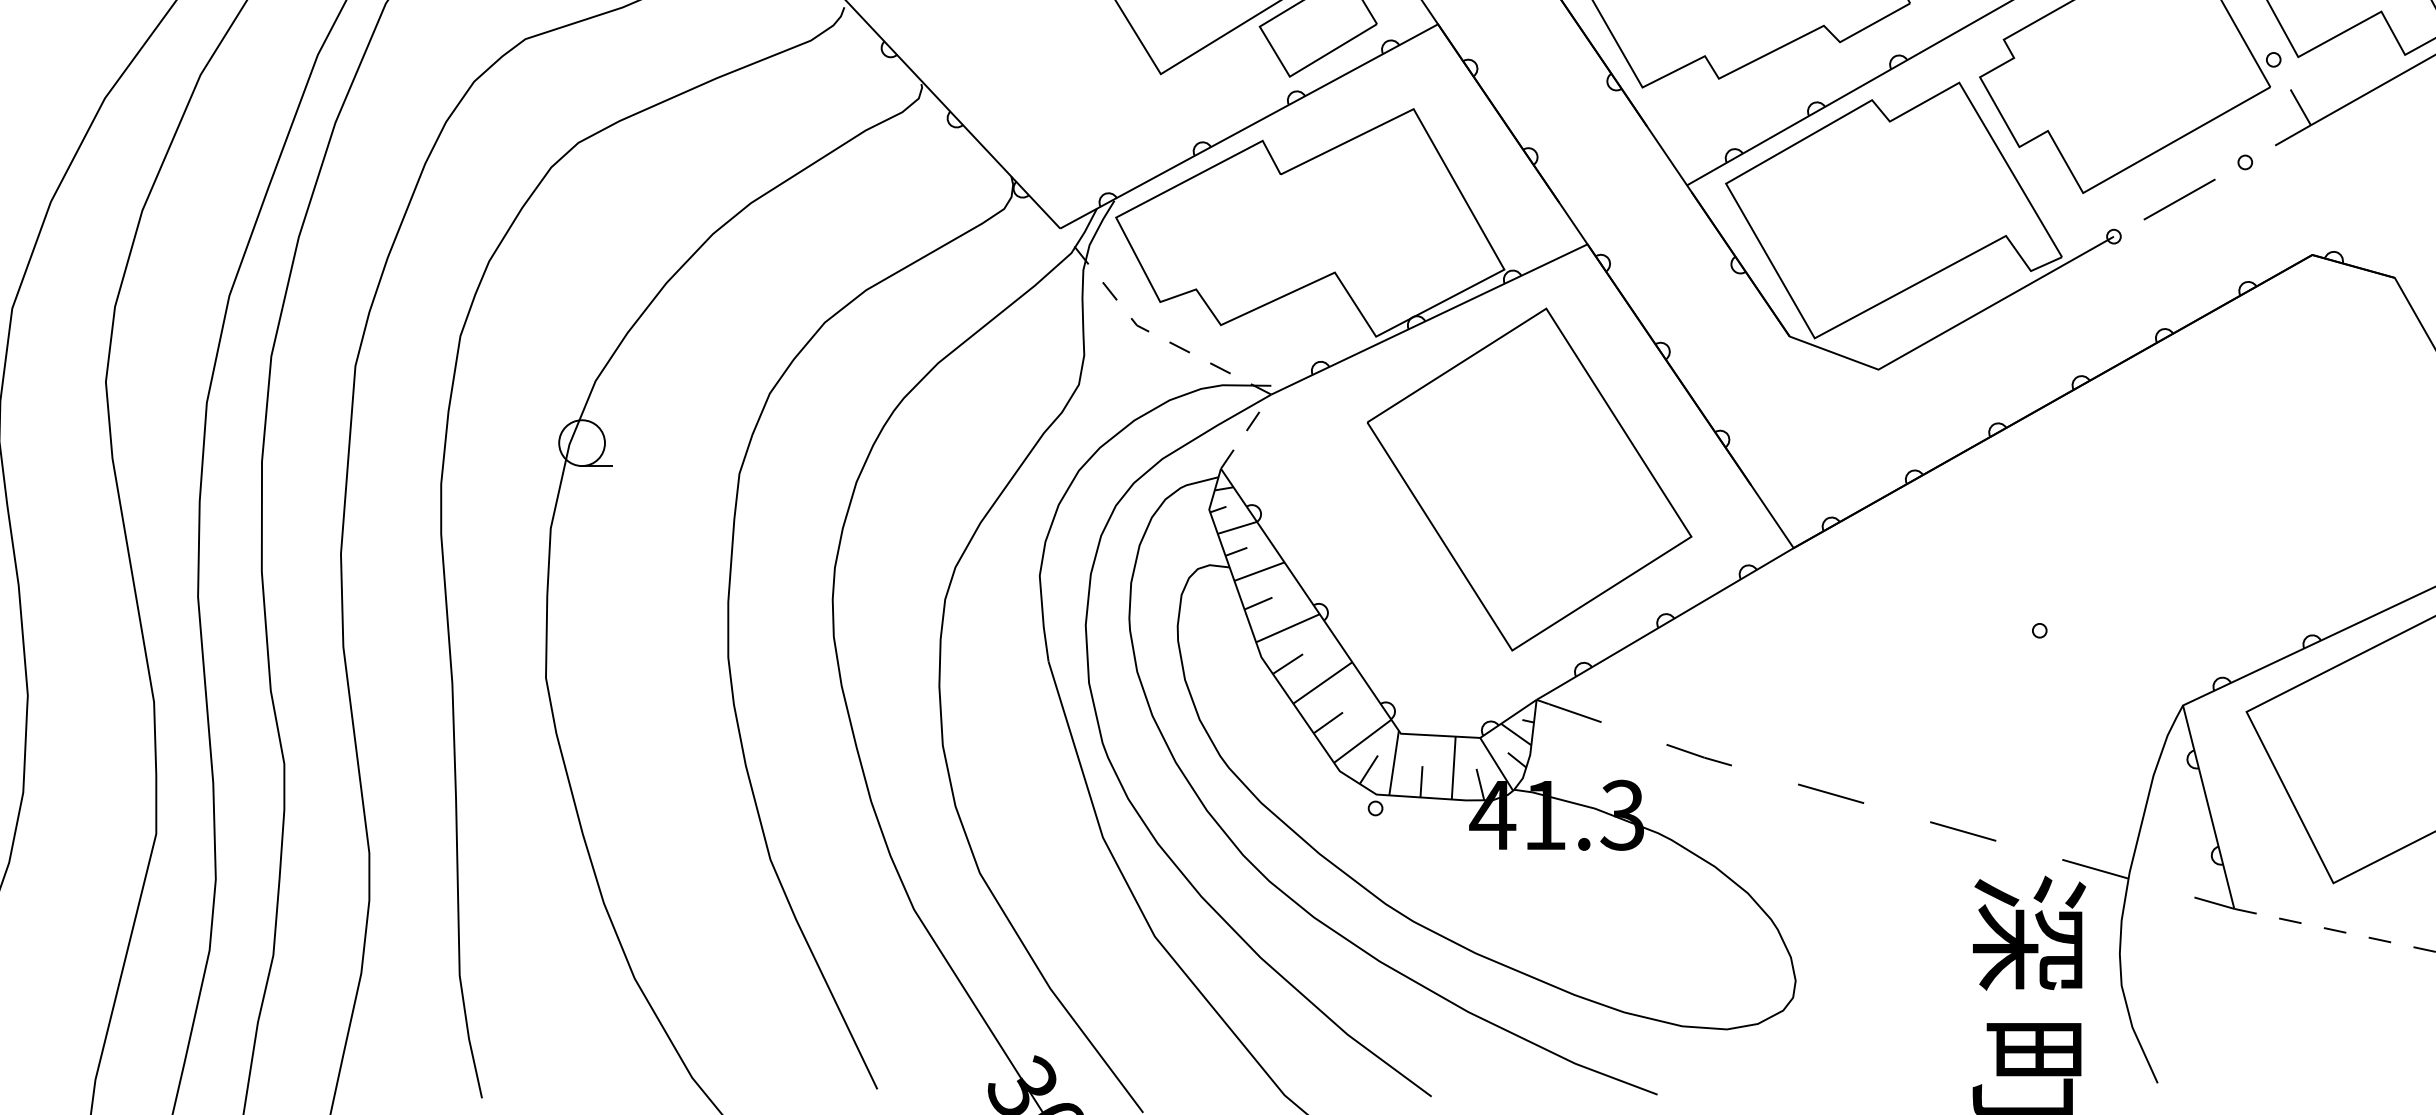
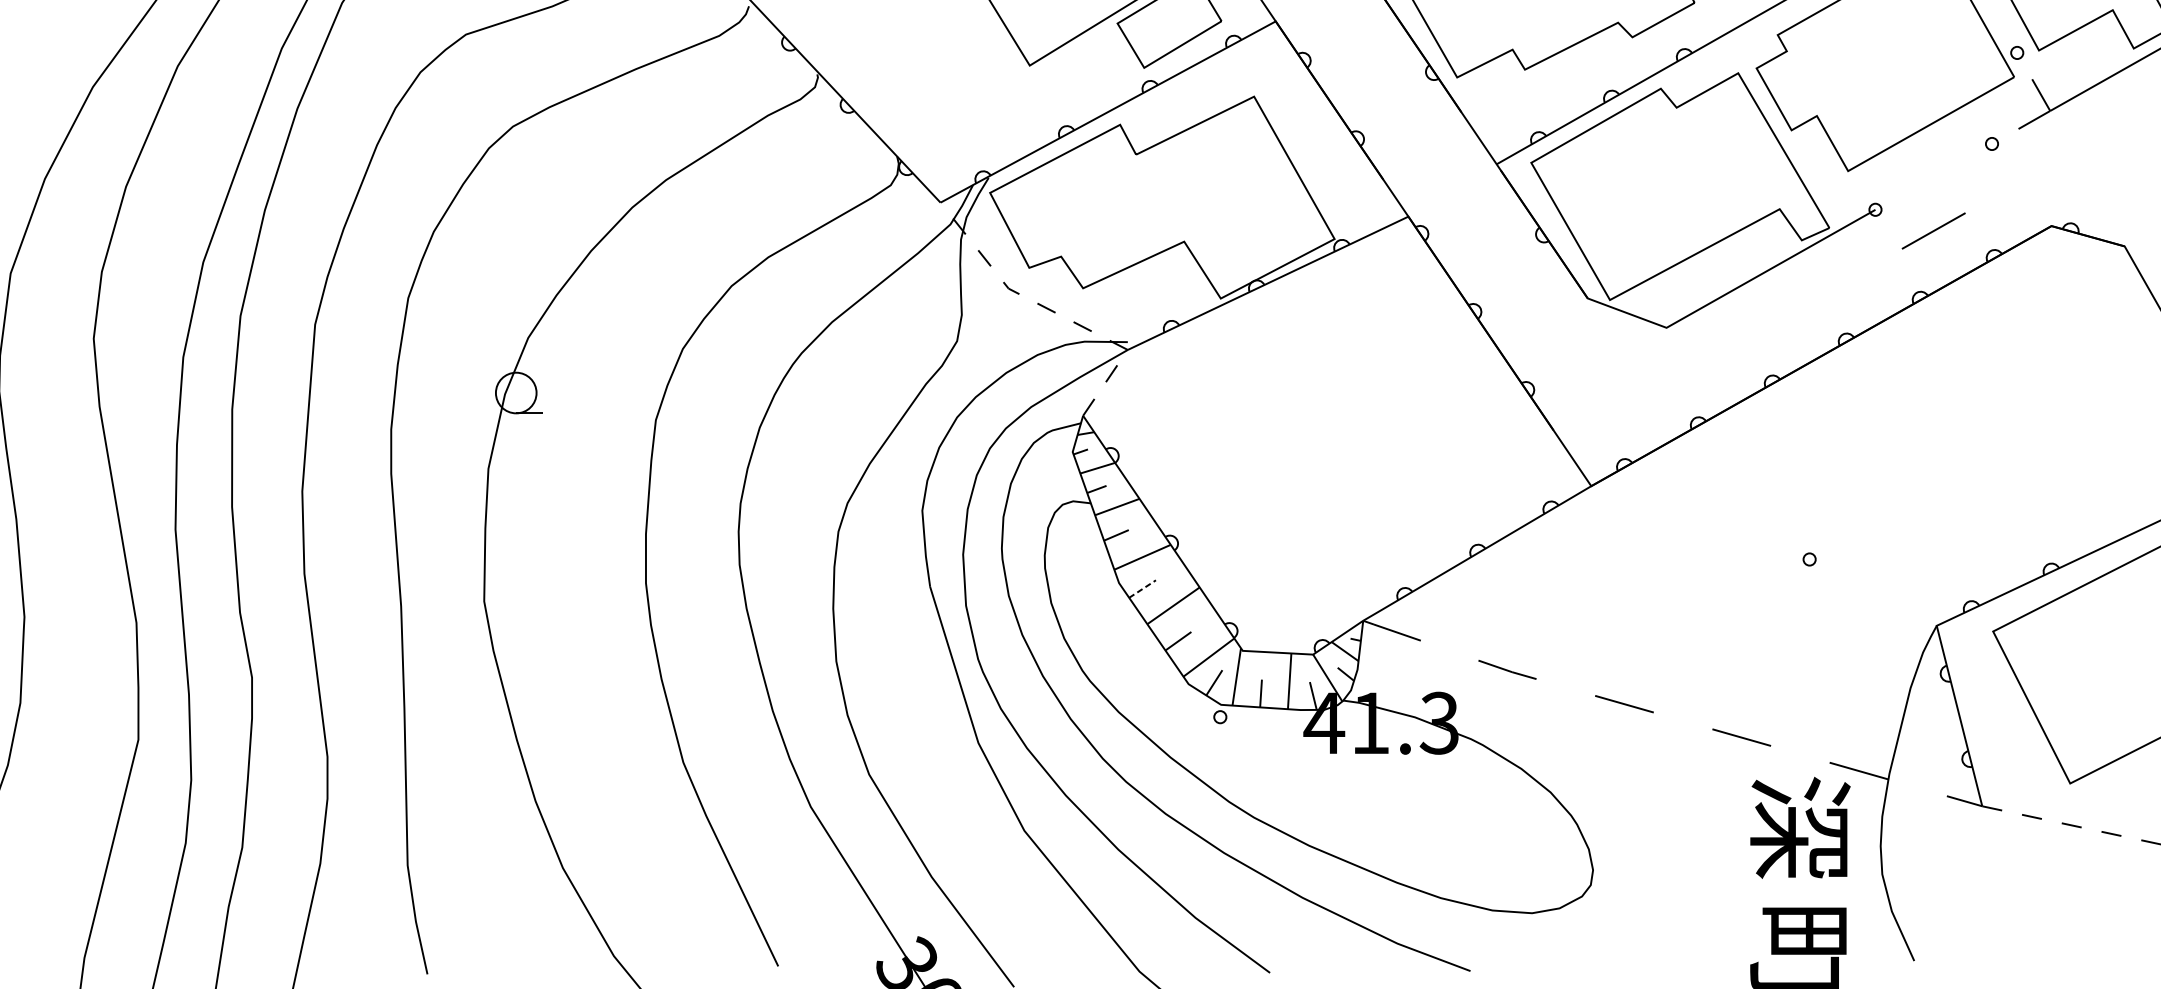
line: (2179, 199) -> (1933, 230), moved
part: (1529, 479) -> (1356, 425), removed
line: (1288, 663) -> (1143, 588), solid -> dashed

